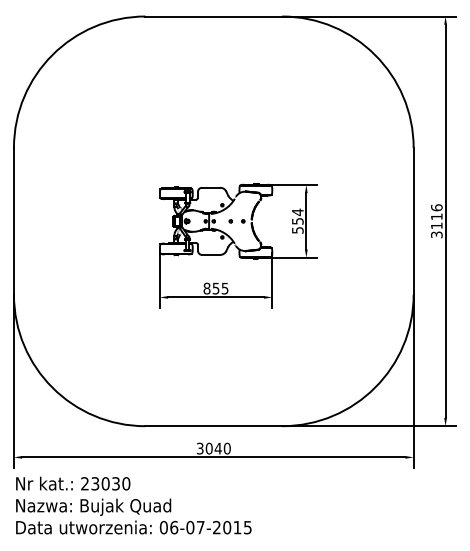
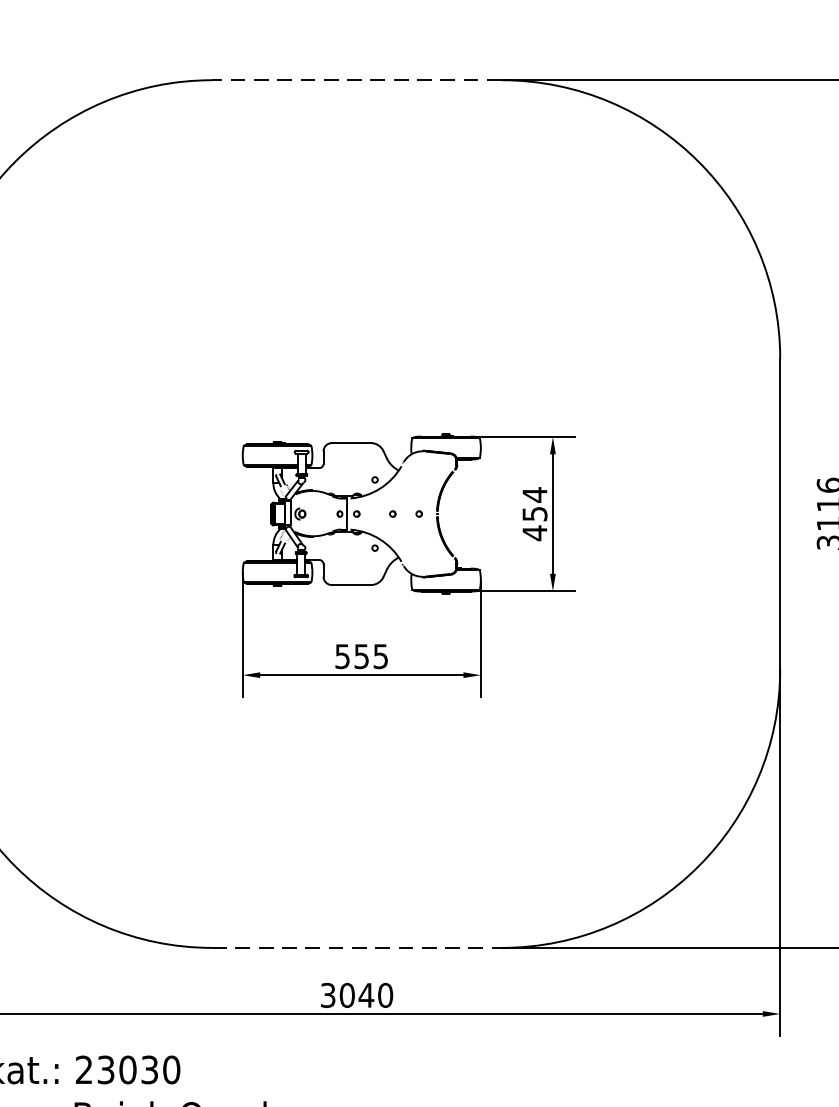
line: (213, 16) -> (356, 80), solid -> dashed
text: (297, 230) -> (534, 533), 554 -> 454
text: (206, 288) -> (341, 656), 855 -> 555
line: (214, 426) -> (358, 948), solid -> dashed

